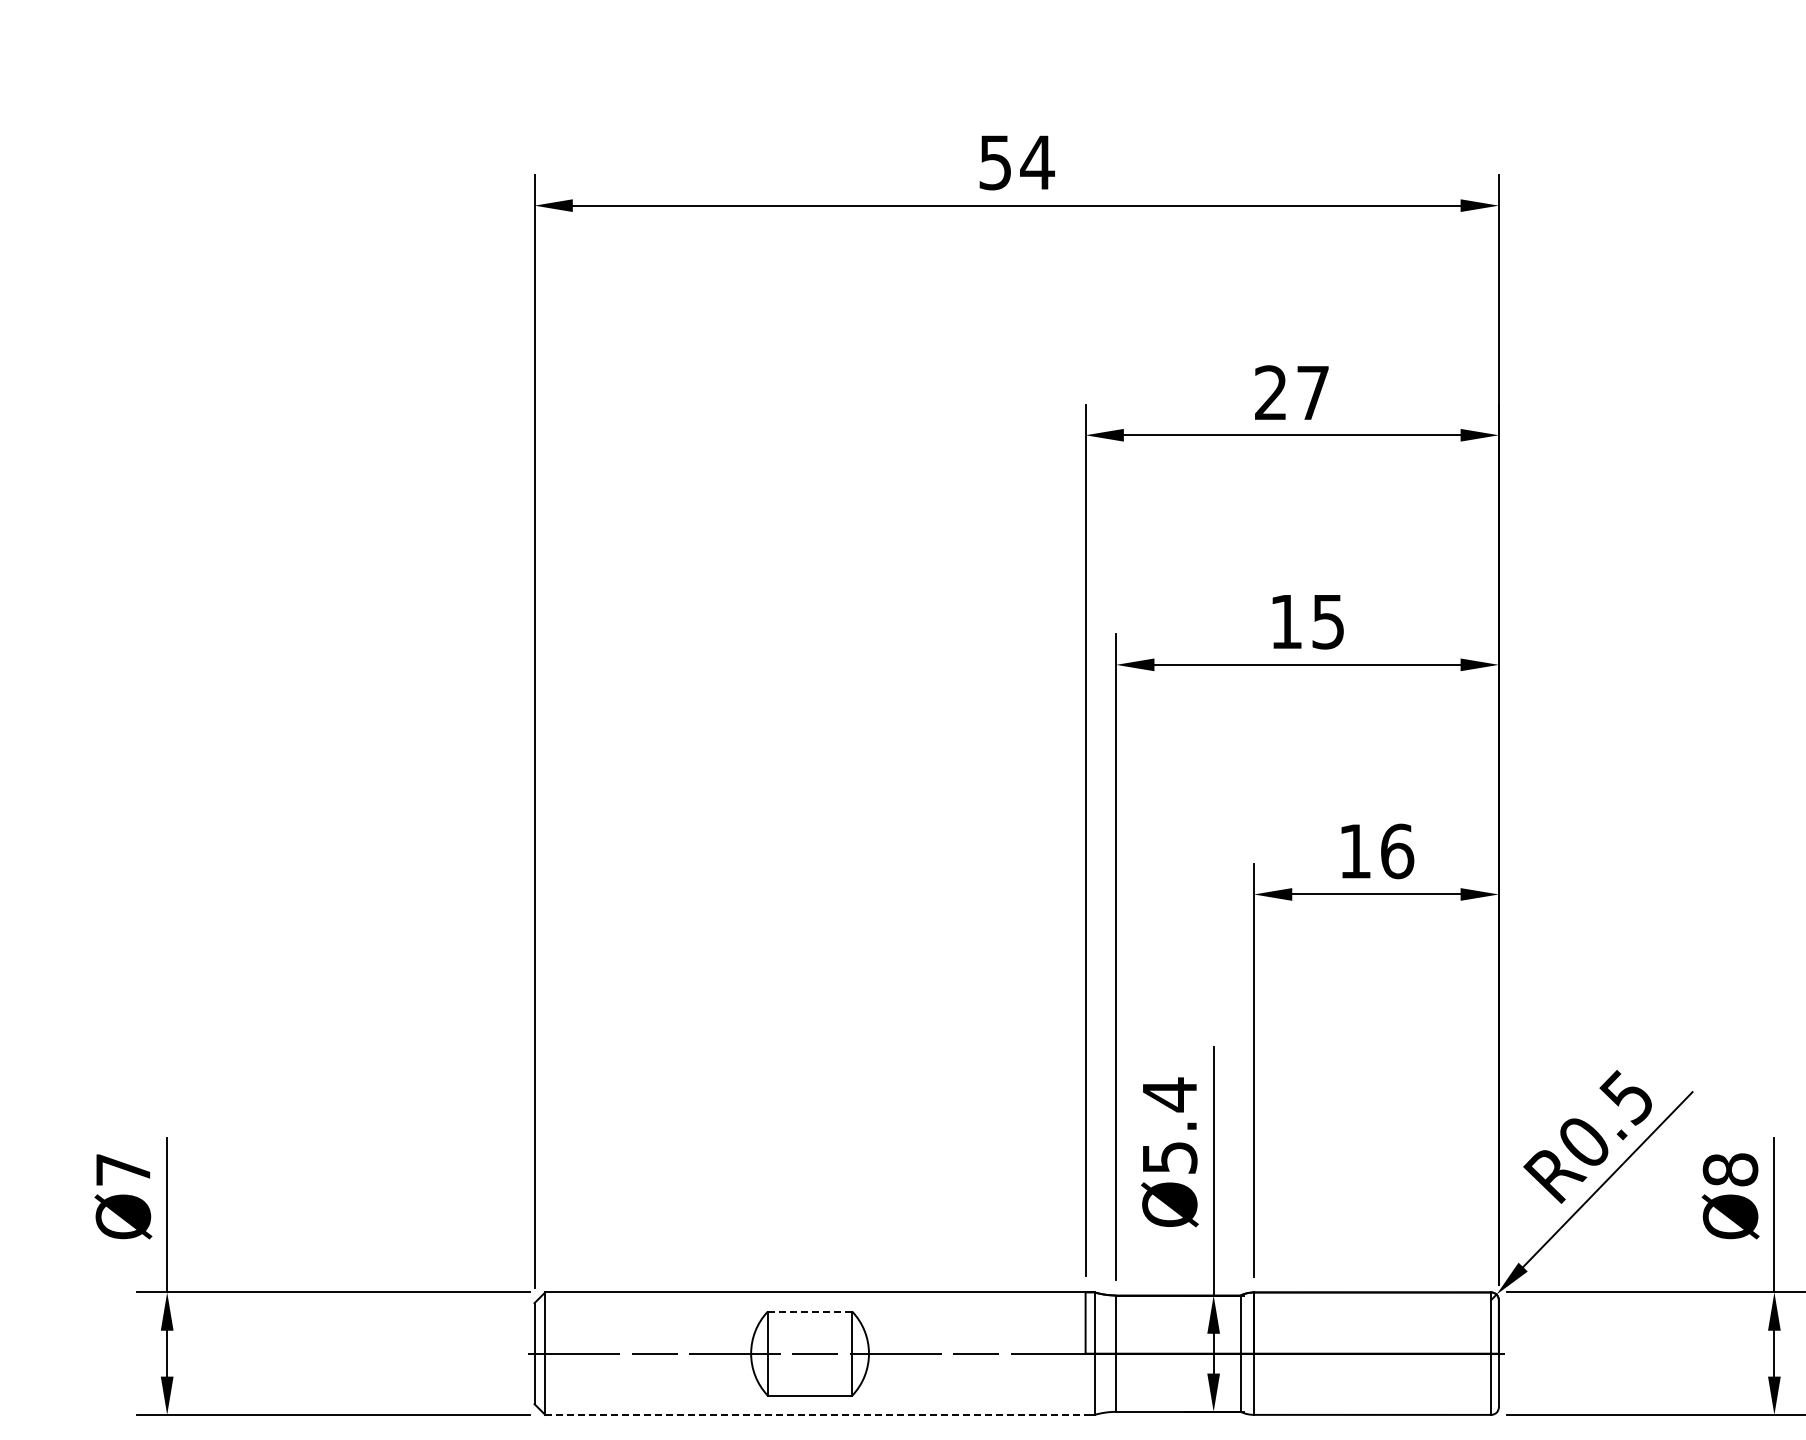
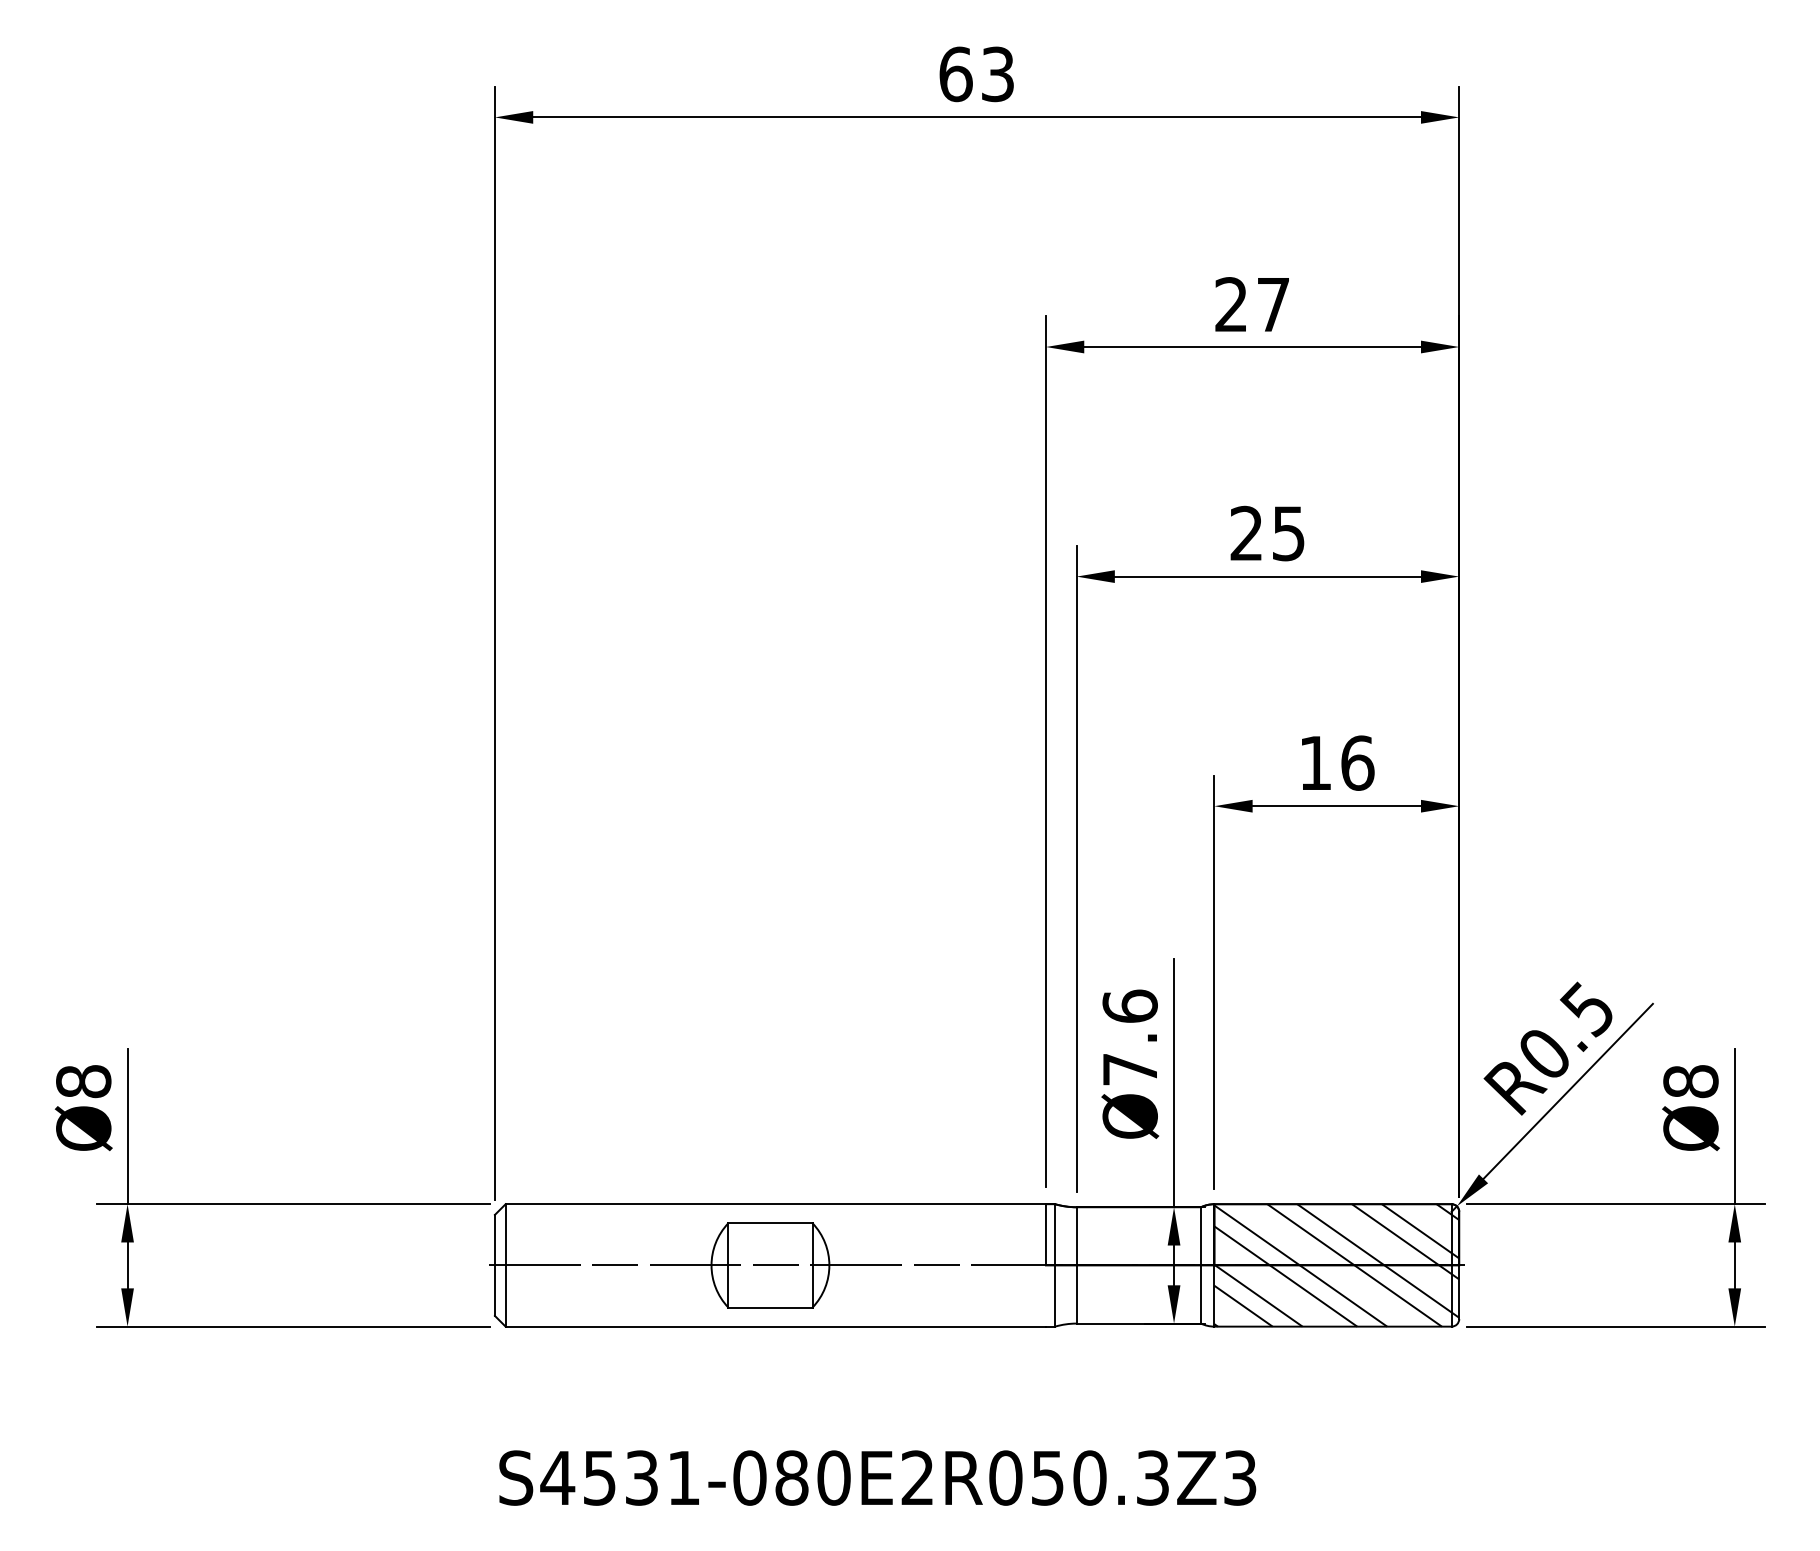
text: (1017, 162) -> (977, 74), 54 -> 63
text: (1285, 620) -> (1245, 532), 15 -> 25
text: (1169, 1125) -> (1129, 1037), Ø5.4 -> Ø7.6
text: (123, 1169) -> (83, 1081), Ø7 -> Ø8
line: (810, 1311) -> (770, 1223), dashed -> solid
hatch: (1376, 1353) -> (1336, 1265), added
line: (816, 1414) -> (776, 1326), dashed -> solid

